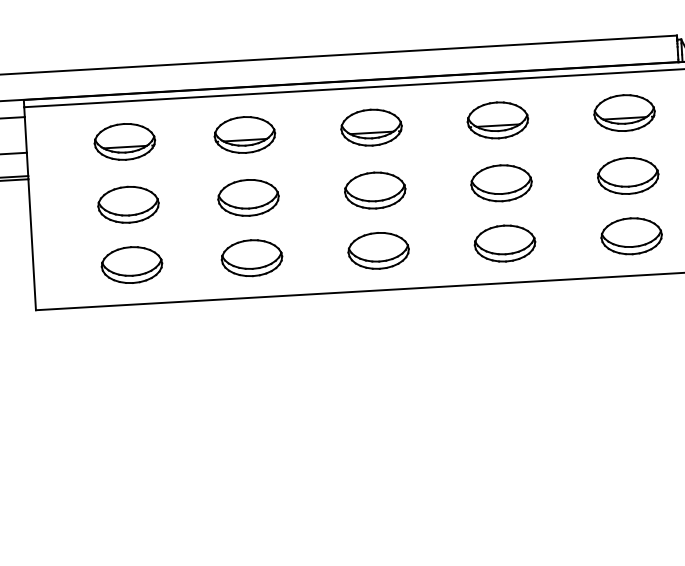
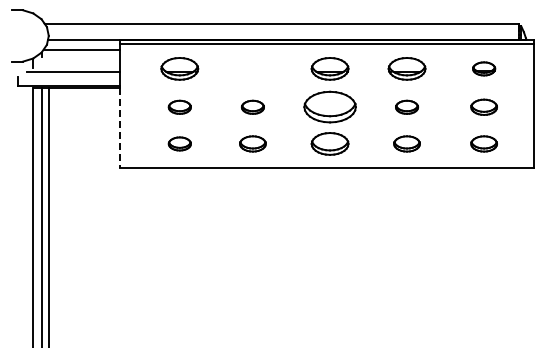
part: (623, 112) -> (483, 68), size x0.6
part: (244, 134) -> (252, 68), removed
part: (627, 176) -> (483, 107), size x0.7
part: (500, 183) -> (406, 107), size x0.6
part: (374, 191) -> (329, 107), size x1.4
part: (247, 198) -> (252, 107), size x0.6
part: (128, 205) -> (179, 107), size x0.6
part: (630, 235) -> (483, 143), size x0.7
part: (504, 242) -> (406, 143), size x0.7
line: (31, 245) -> (119, 128), solid -> dashed
part: (251, 257) -> (252, 143), size x0.7
part: (131, 264) -> (179, 143), size x0.6

